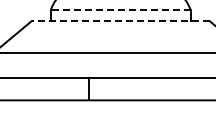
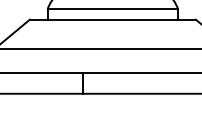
line: (120, 10) -> (112, 9), dashed -> solid
line: (120, 21) -> (112, 20), dashed -> solid

